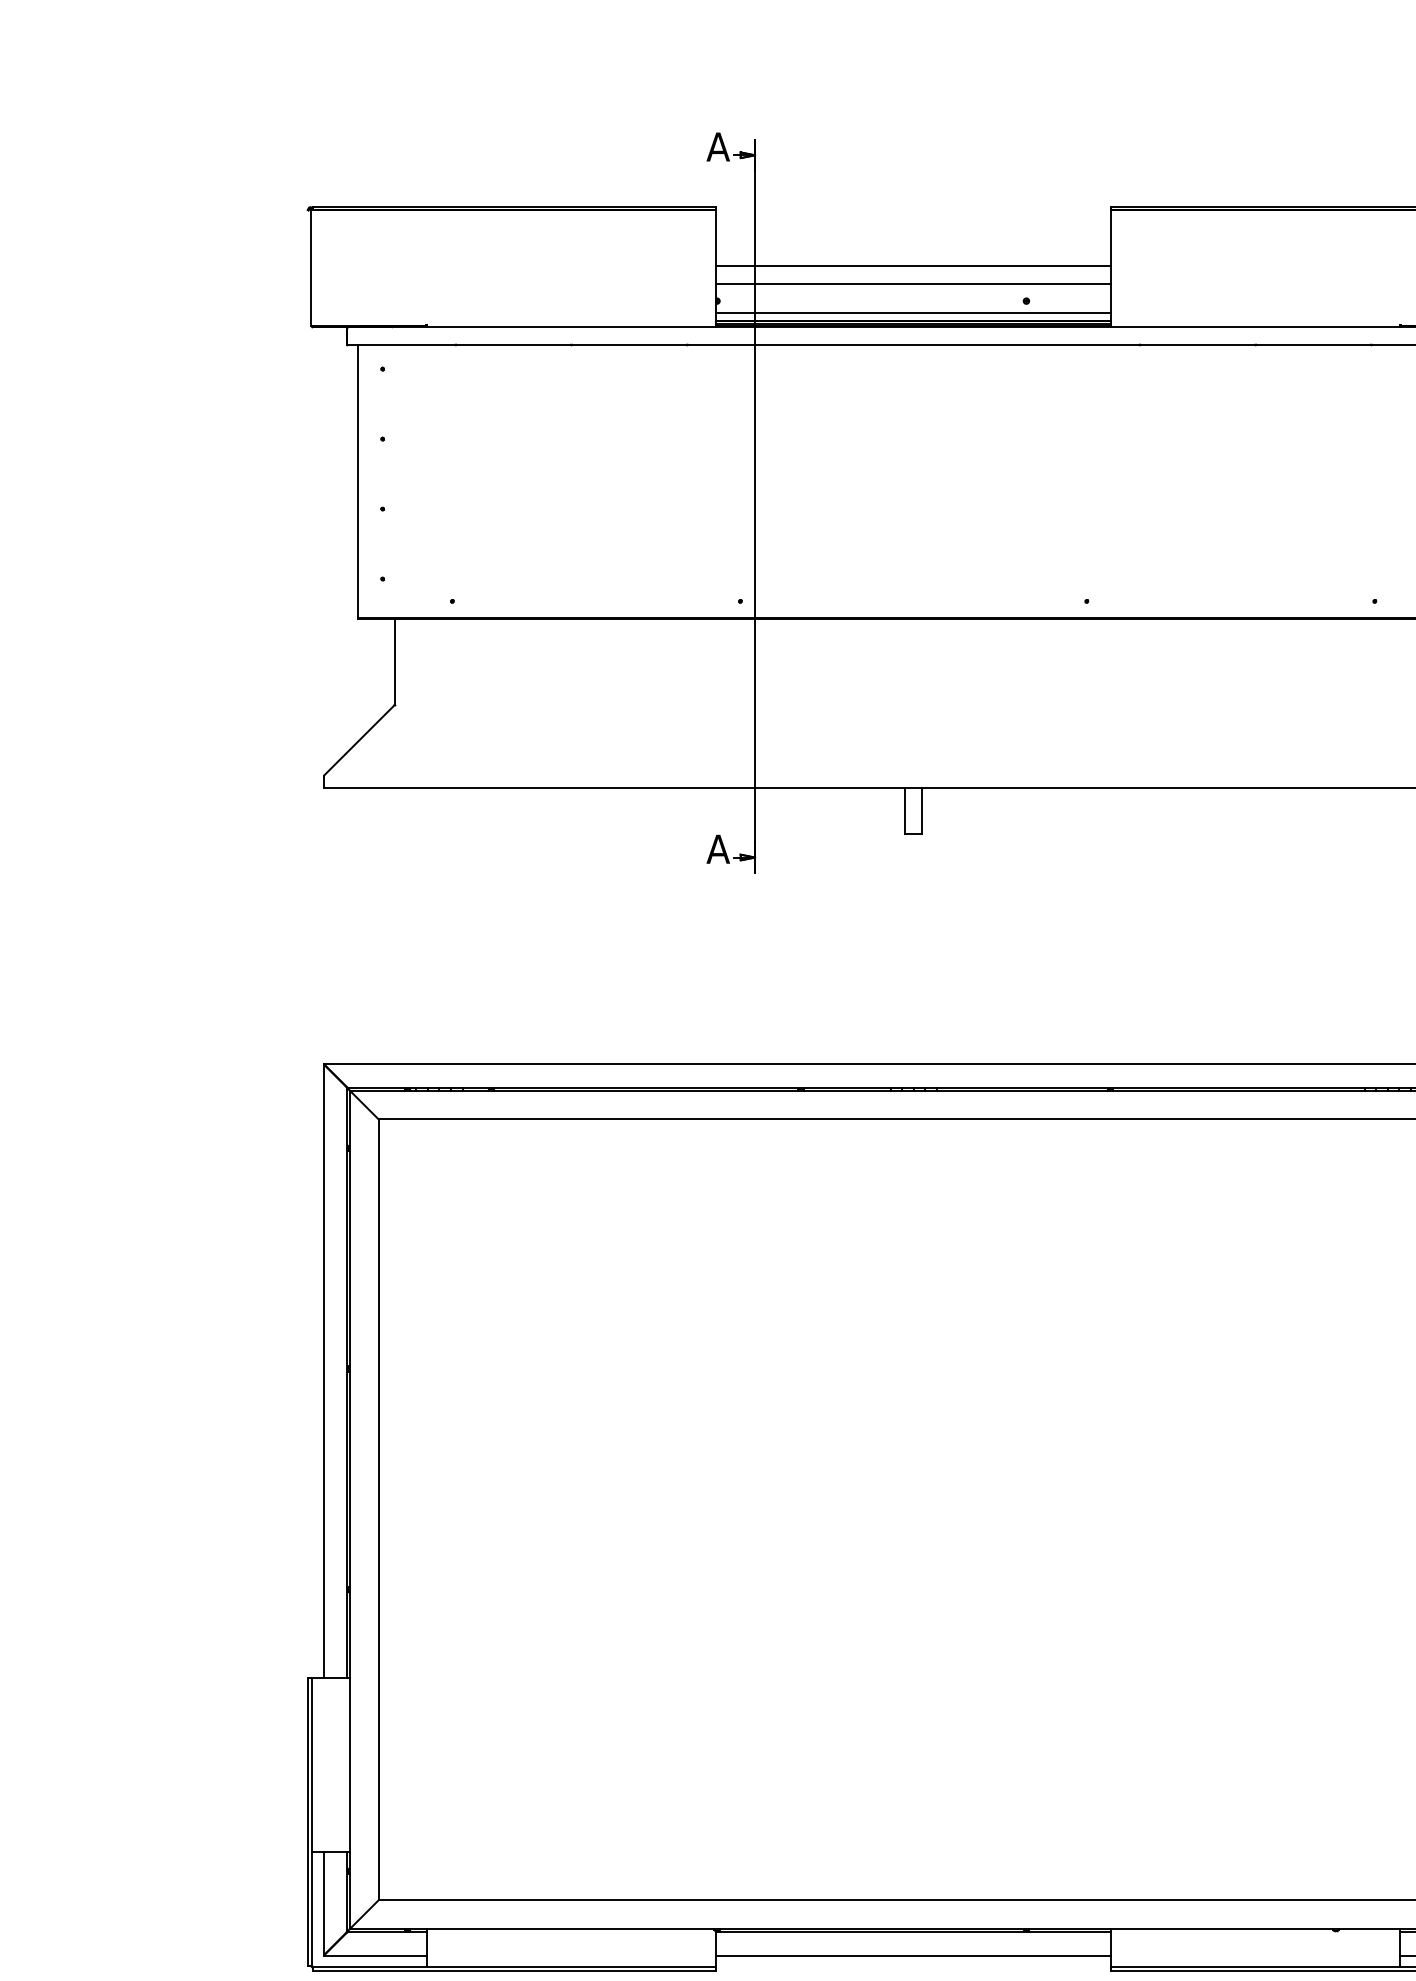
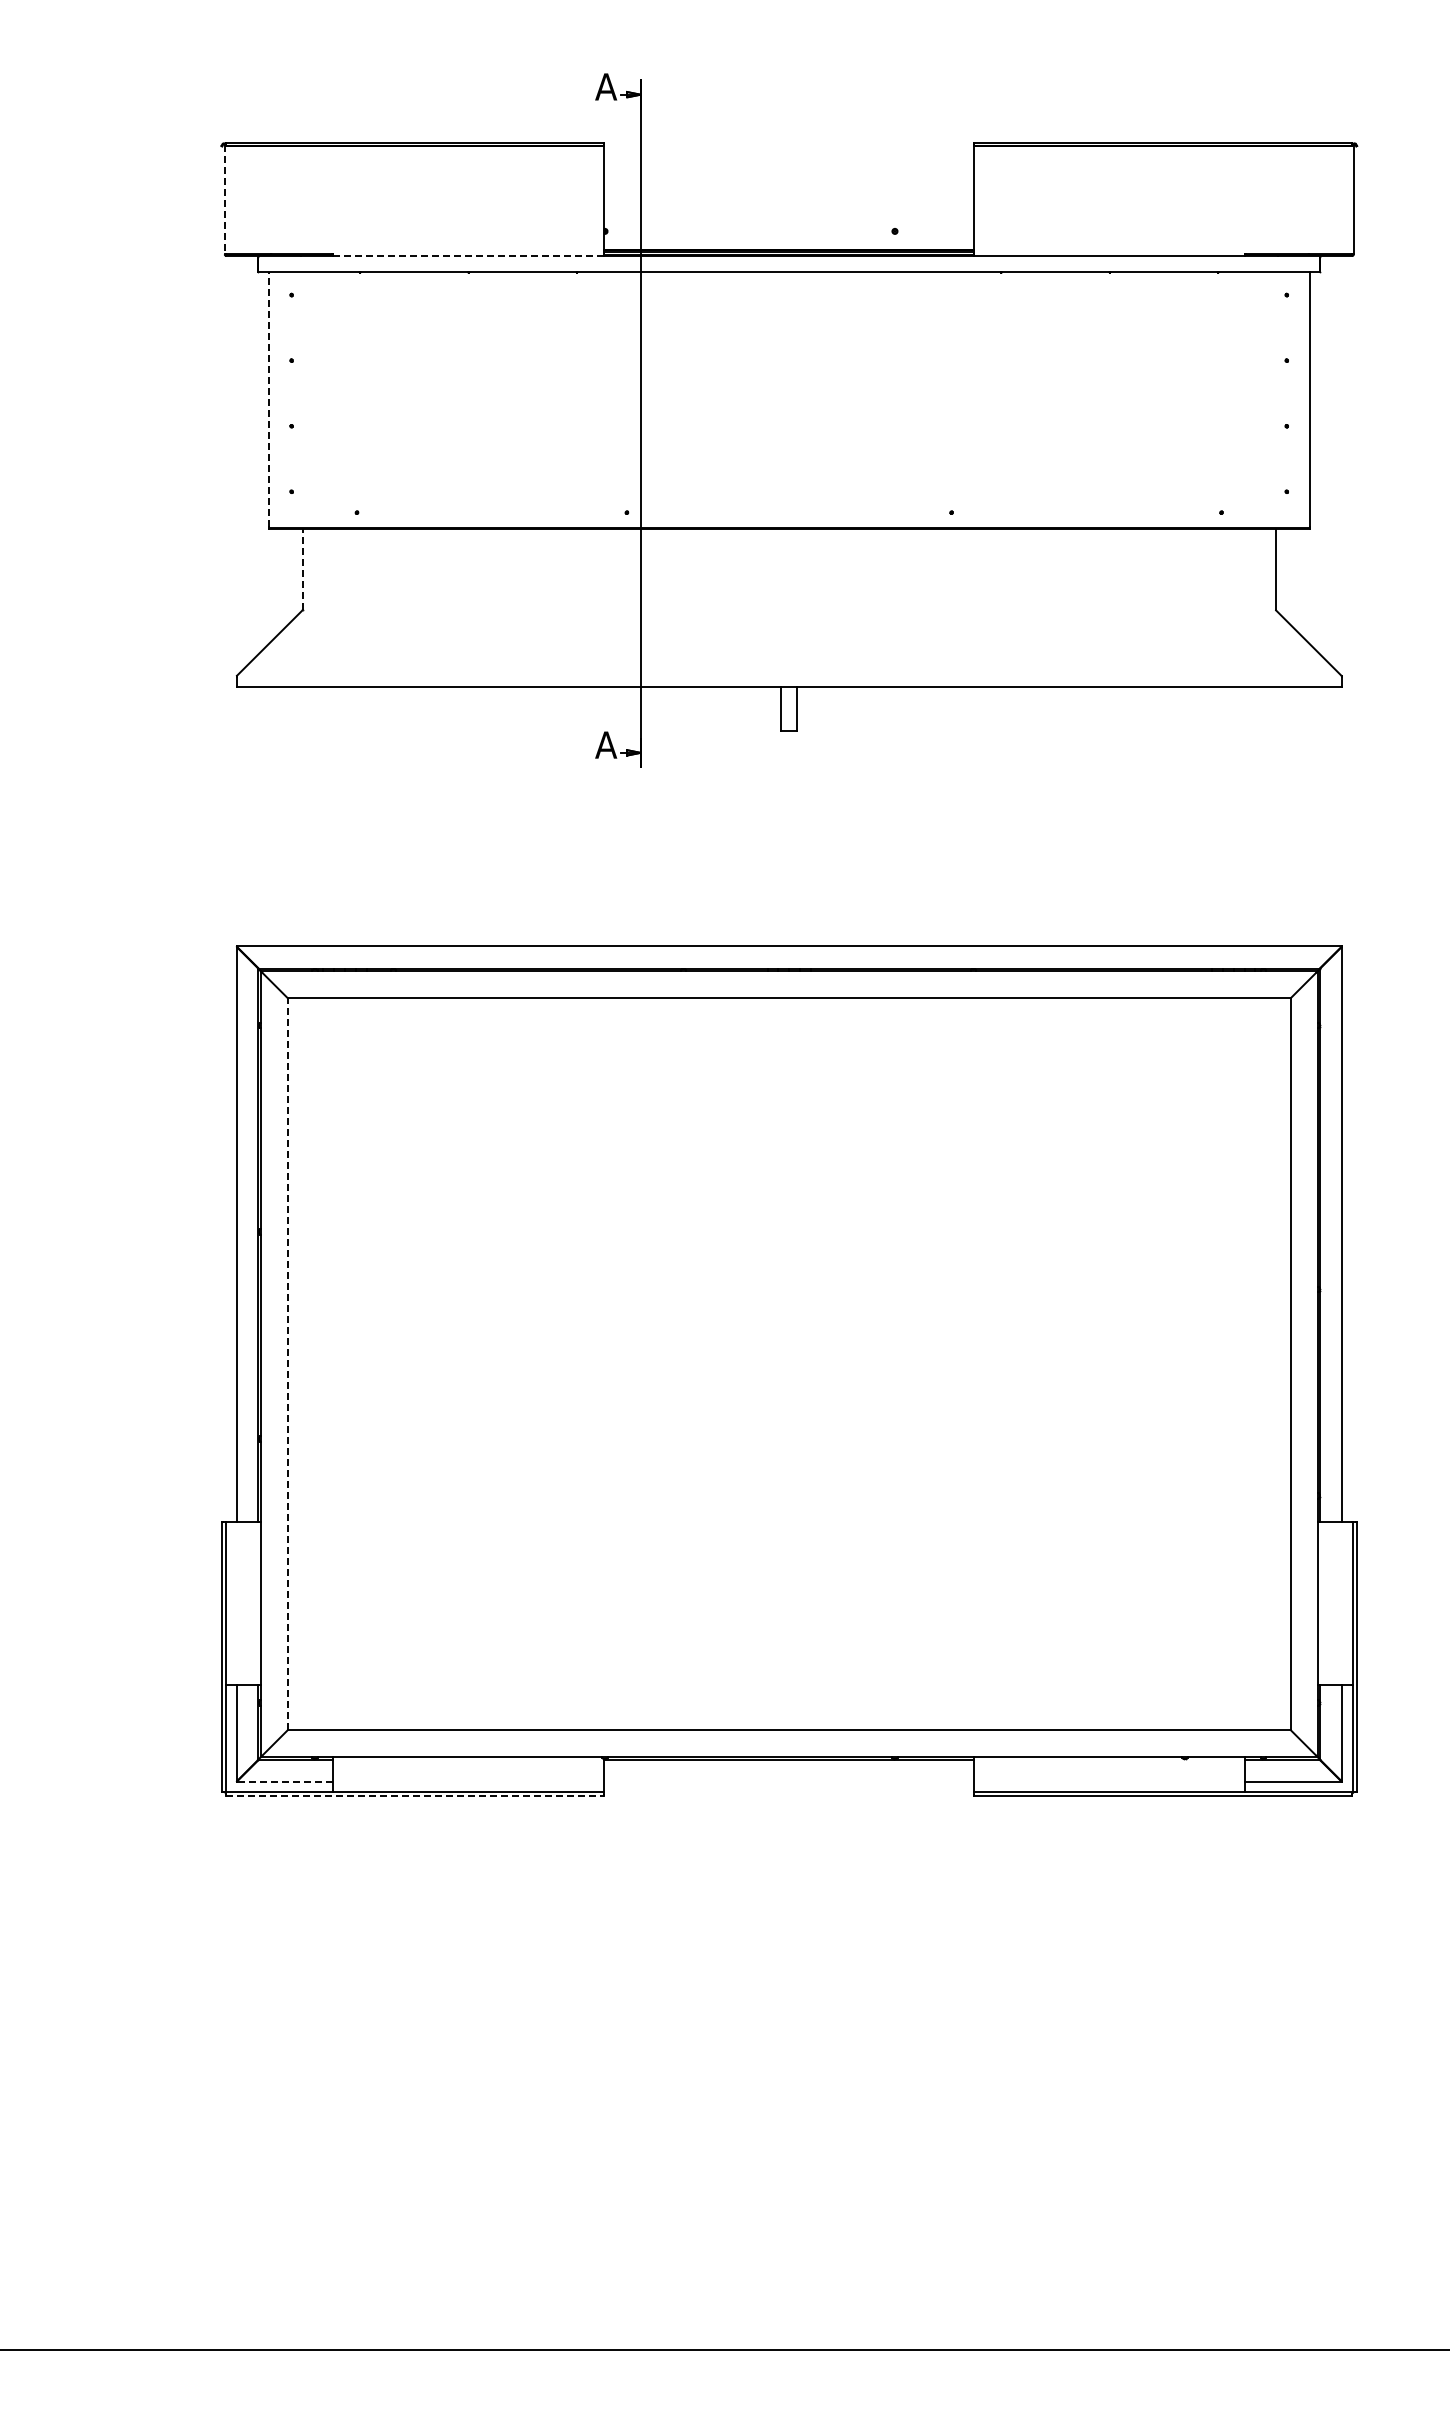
line: (913, 266) -> (789, 198), removed
line: (311, 267) -> (224, 199), solid -> dashed
line: (913, 284) -> (789, 215), removed
line: (913, 312) -> (789, 242), removed
line: (571, 327) -> (468, 256), solid -> dashed
line: (357, 480) -> (268, 399), solid -> dashed
line: (394, 660) -> (302, 568), solid -> dashed
line: (378, 1510) -> (287, 1364), solid -> dashed
line: (375, 1956) -> (284, 1782), solid -> dashed
line: (913, 1956) -> (789, 1782), removed
line: (514, 1971) -> (415, 1796), solid -> dashed

